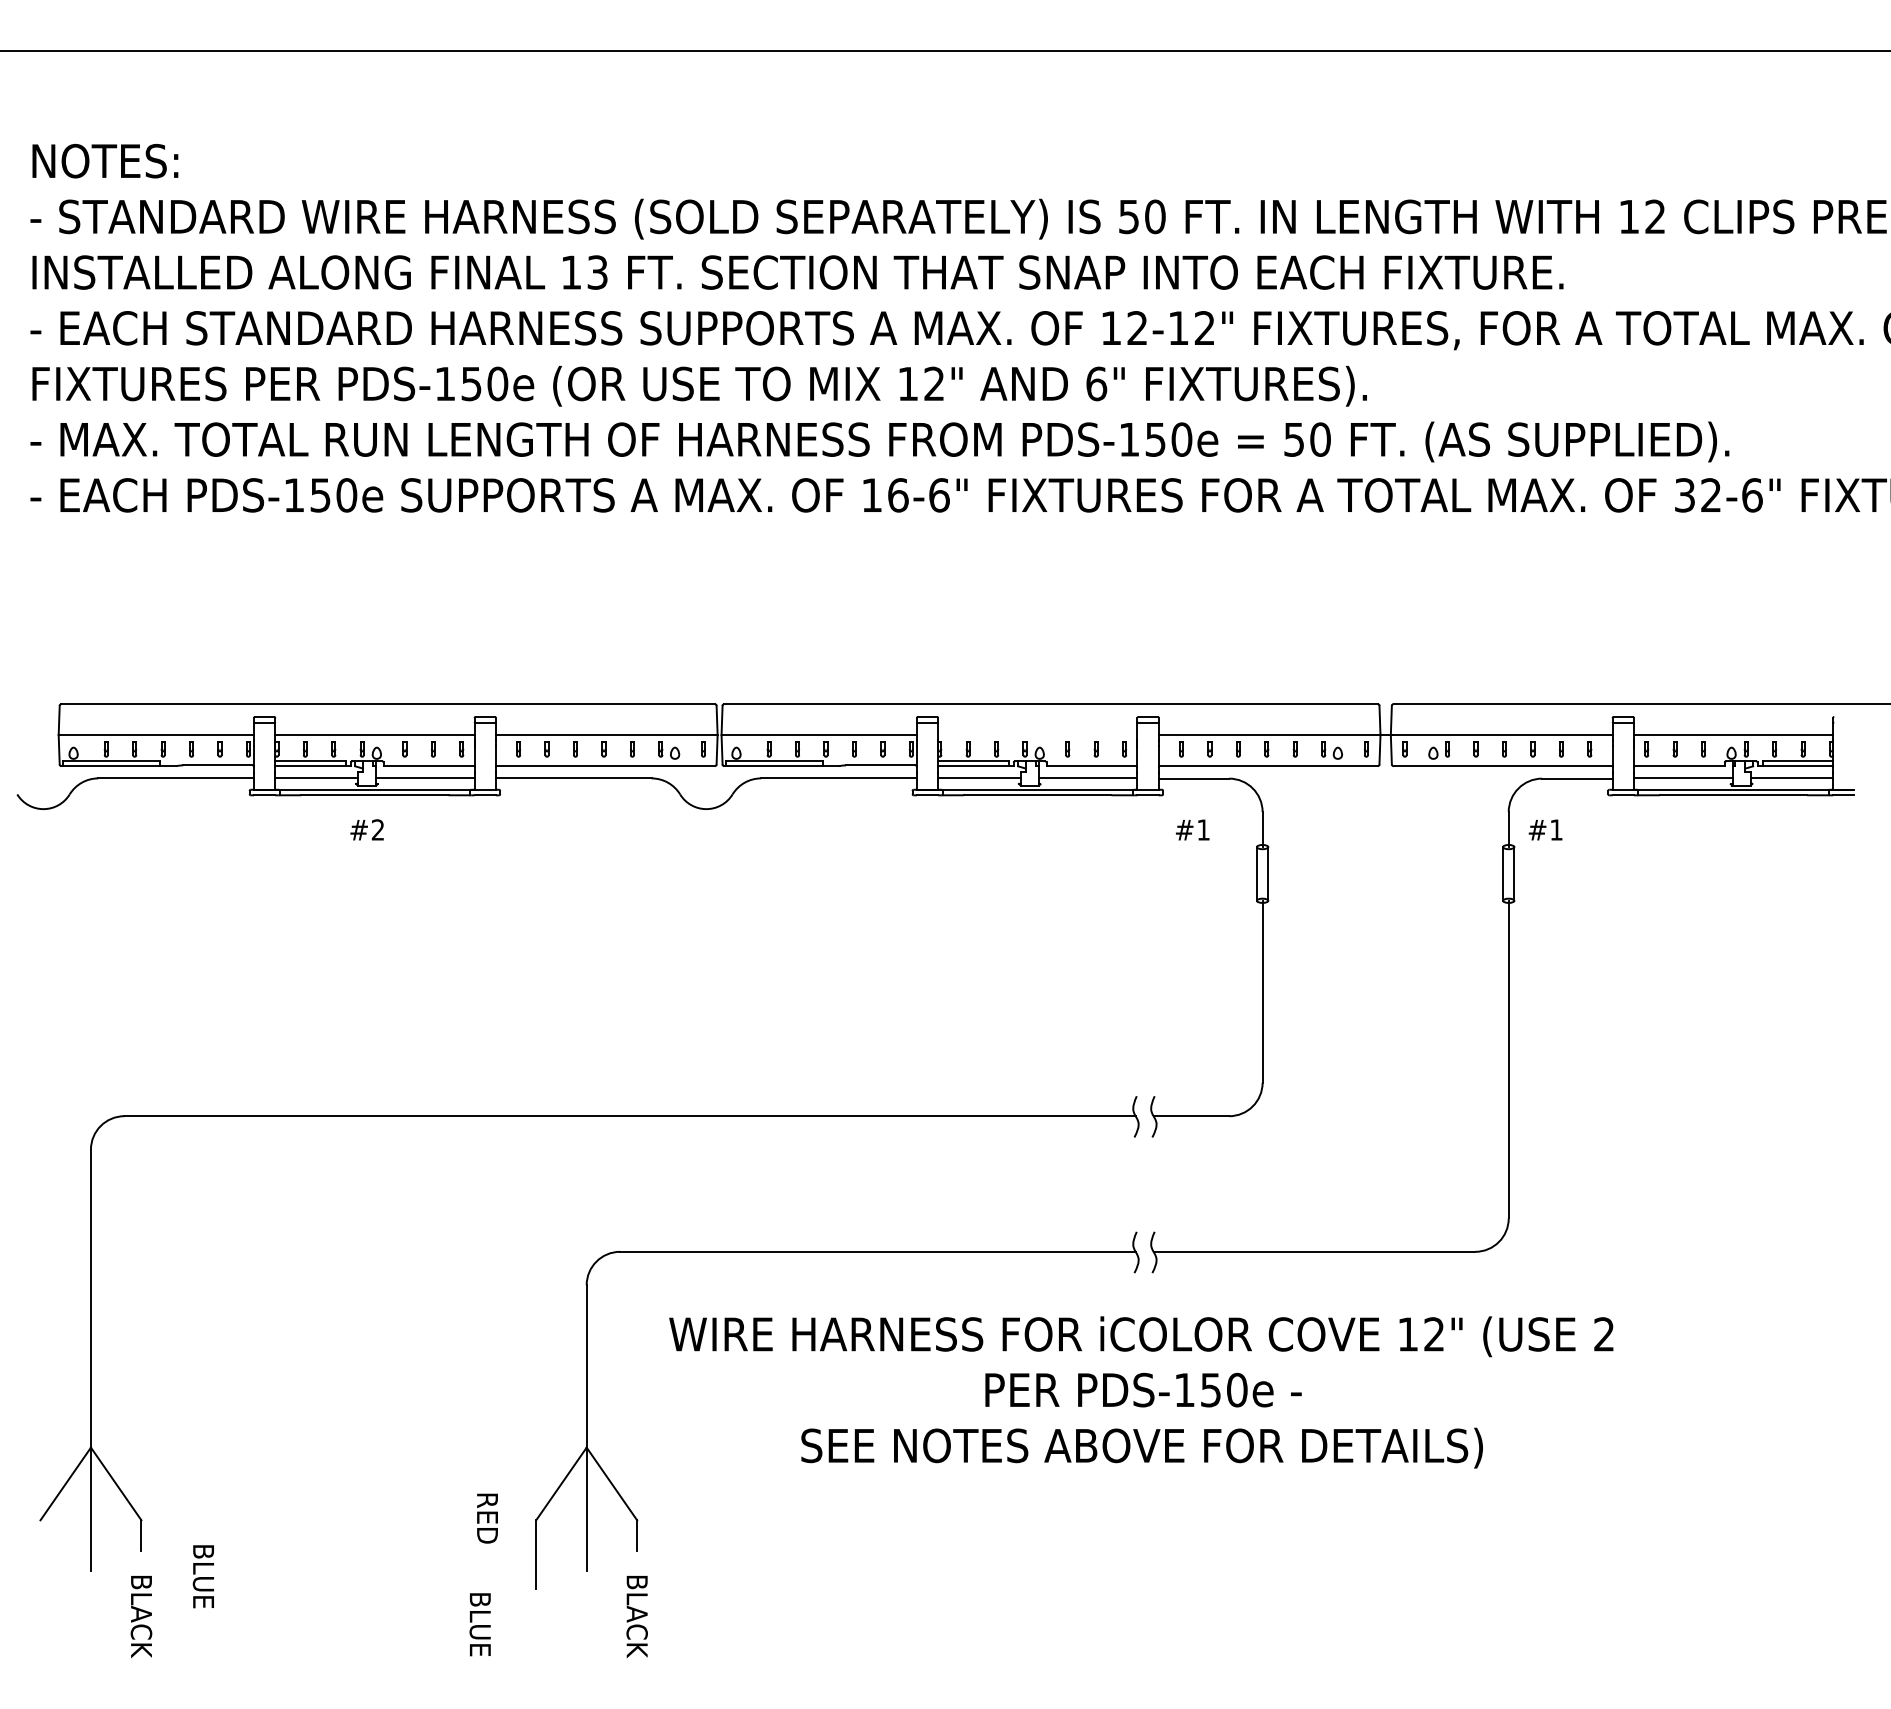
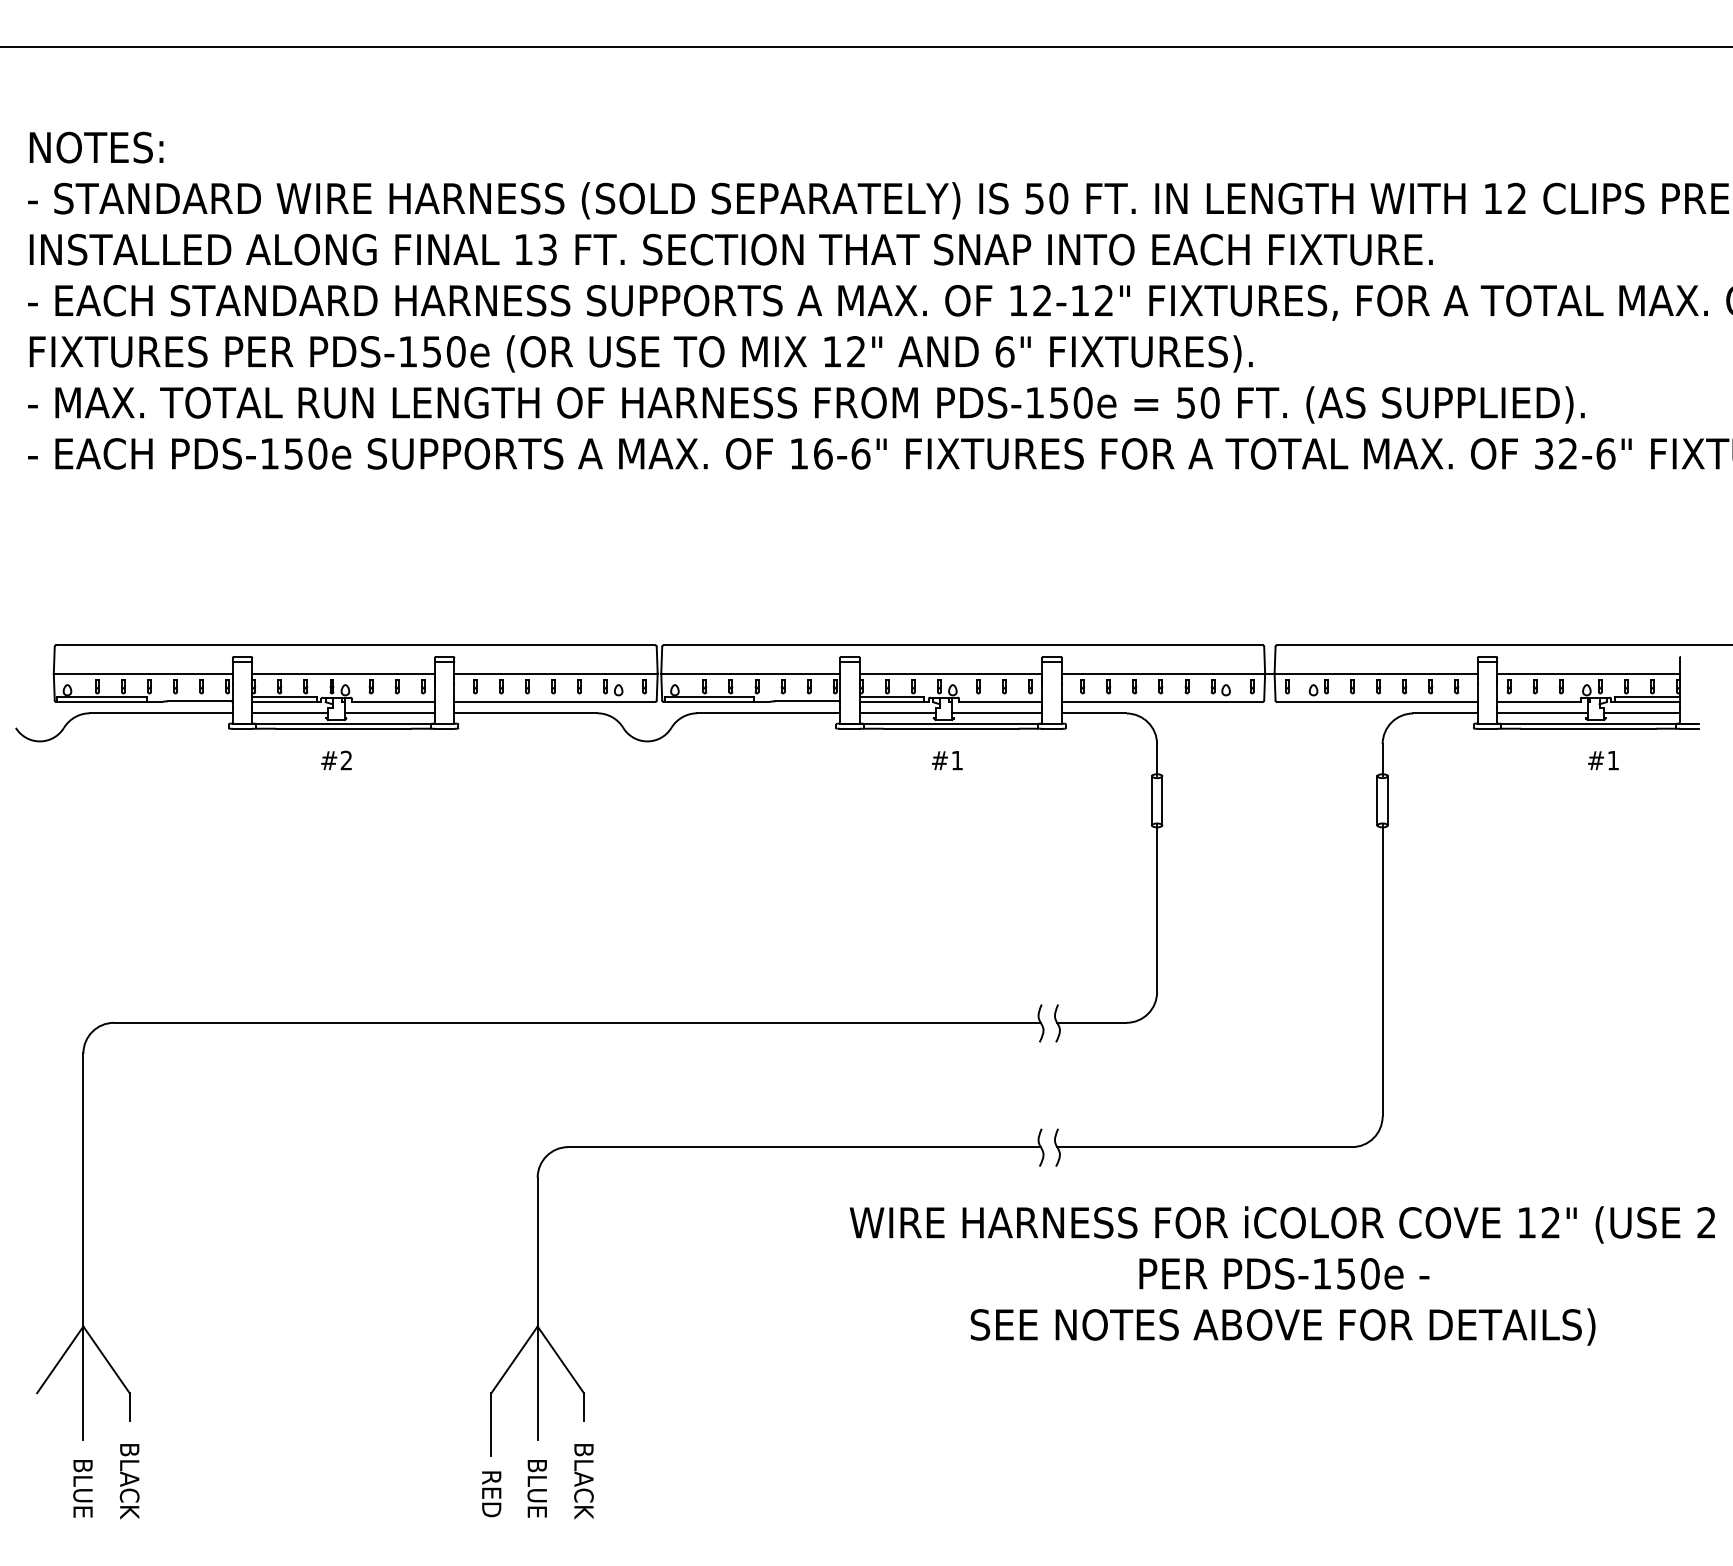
line: (1037, 735) -> (950, 673), added
text: (1192, 829) -> (947, 760), moved
text: (1545, 829) -> (1603, 760), moved
text: (1141, 1392) -> (1282, 1276), moved
text: (487, 1518) -> (491, 1494), moved
text: (202, 1576) -> (82, 1488), moved
text: (479, 1624) -> (536, 1488), moved

